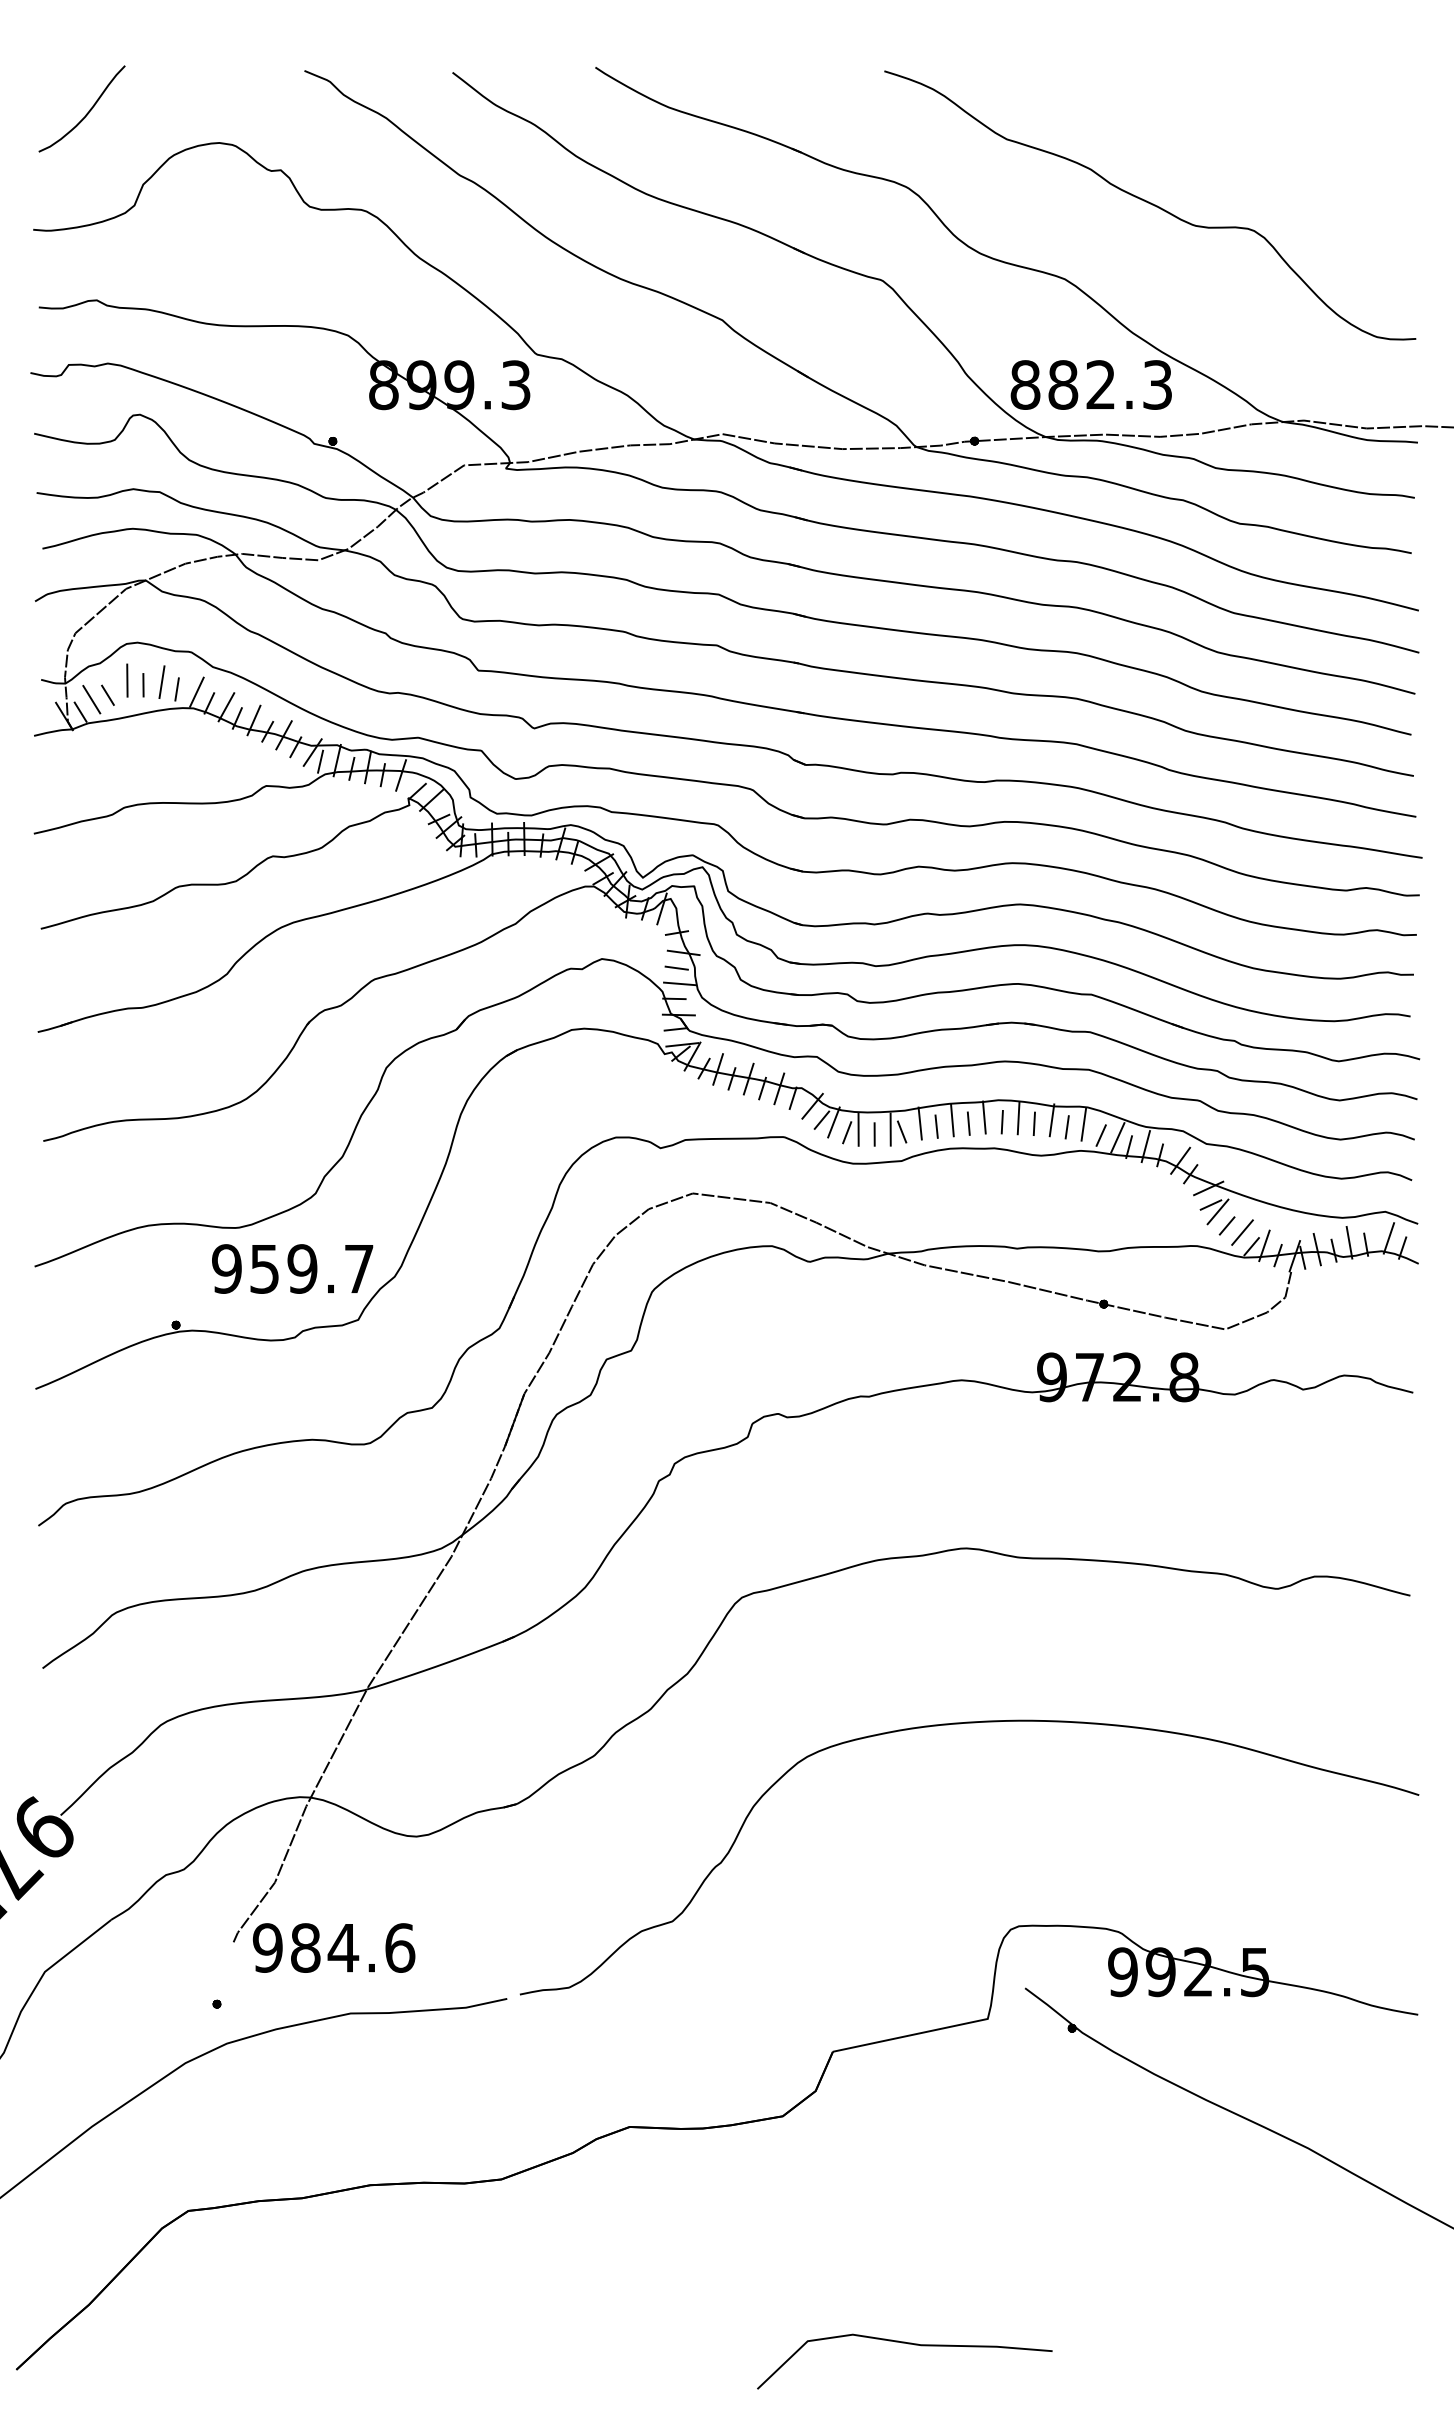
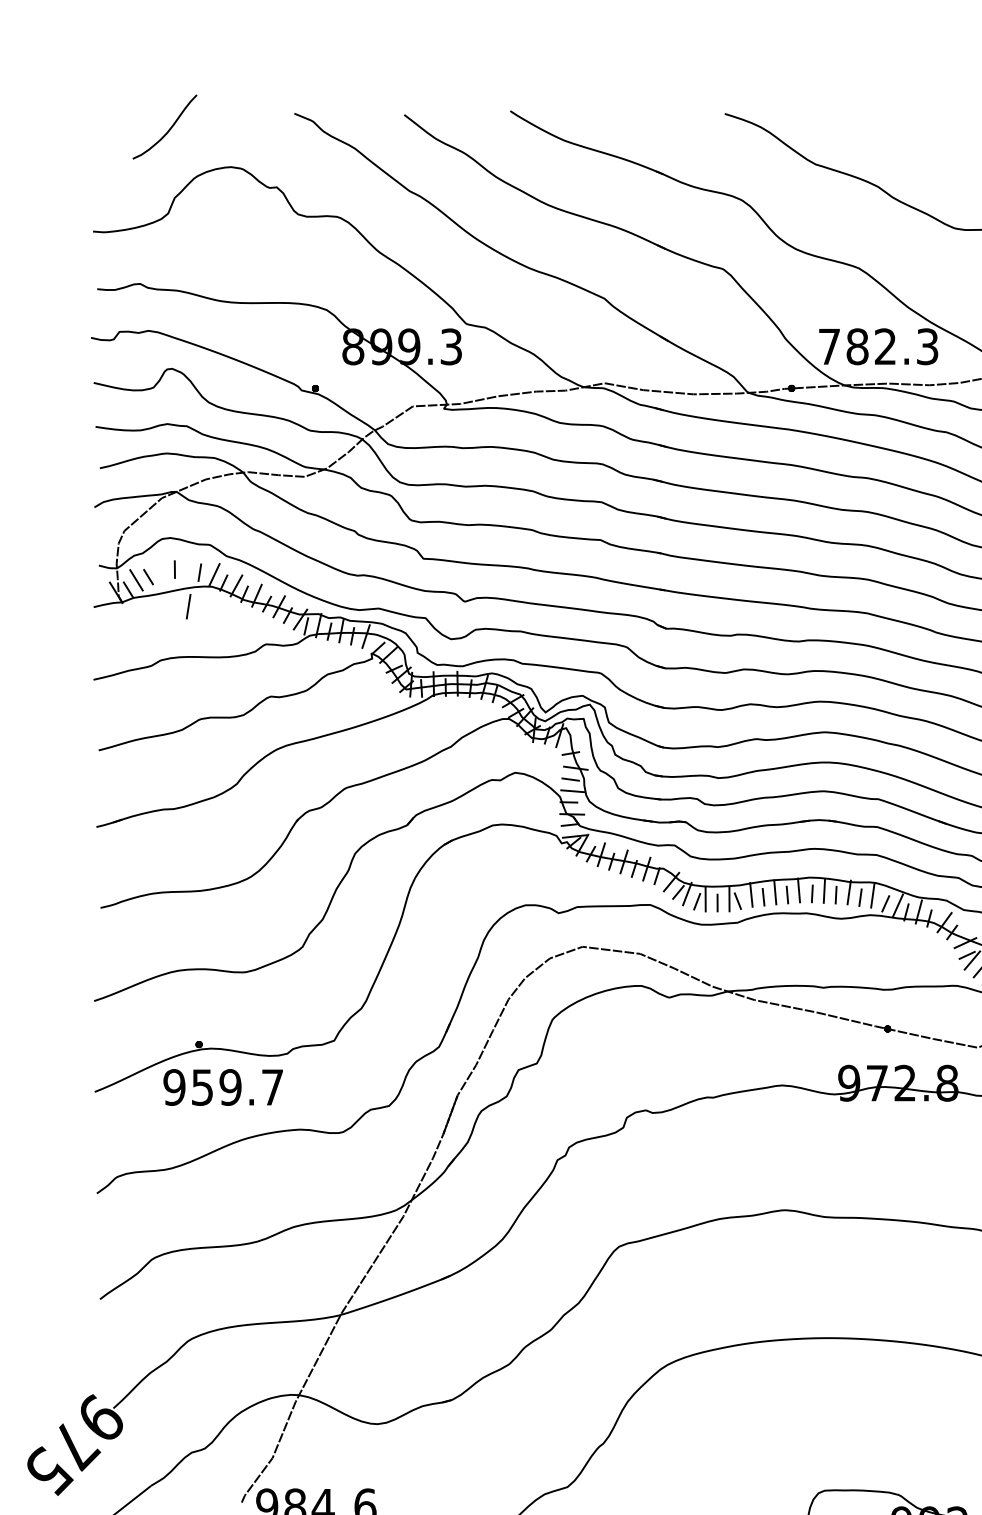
curve: (86, 113) -> (168, 130), moved
text: (1025, 384) -> (829, 346), 882.3 -> 782.3
line: (127, 680) -> (163, 566), removed
line: (161, 681) -> (188, 606), moved
text: (292, 1268) -> (223, 1087), moved

